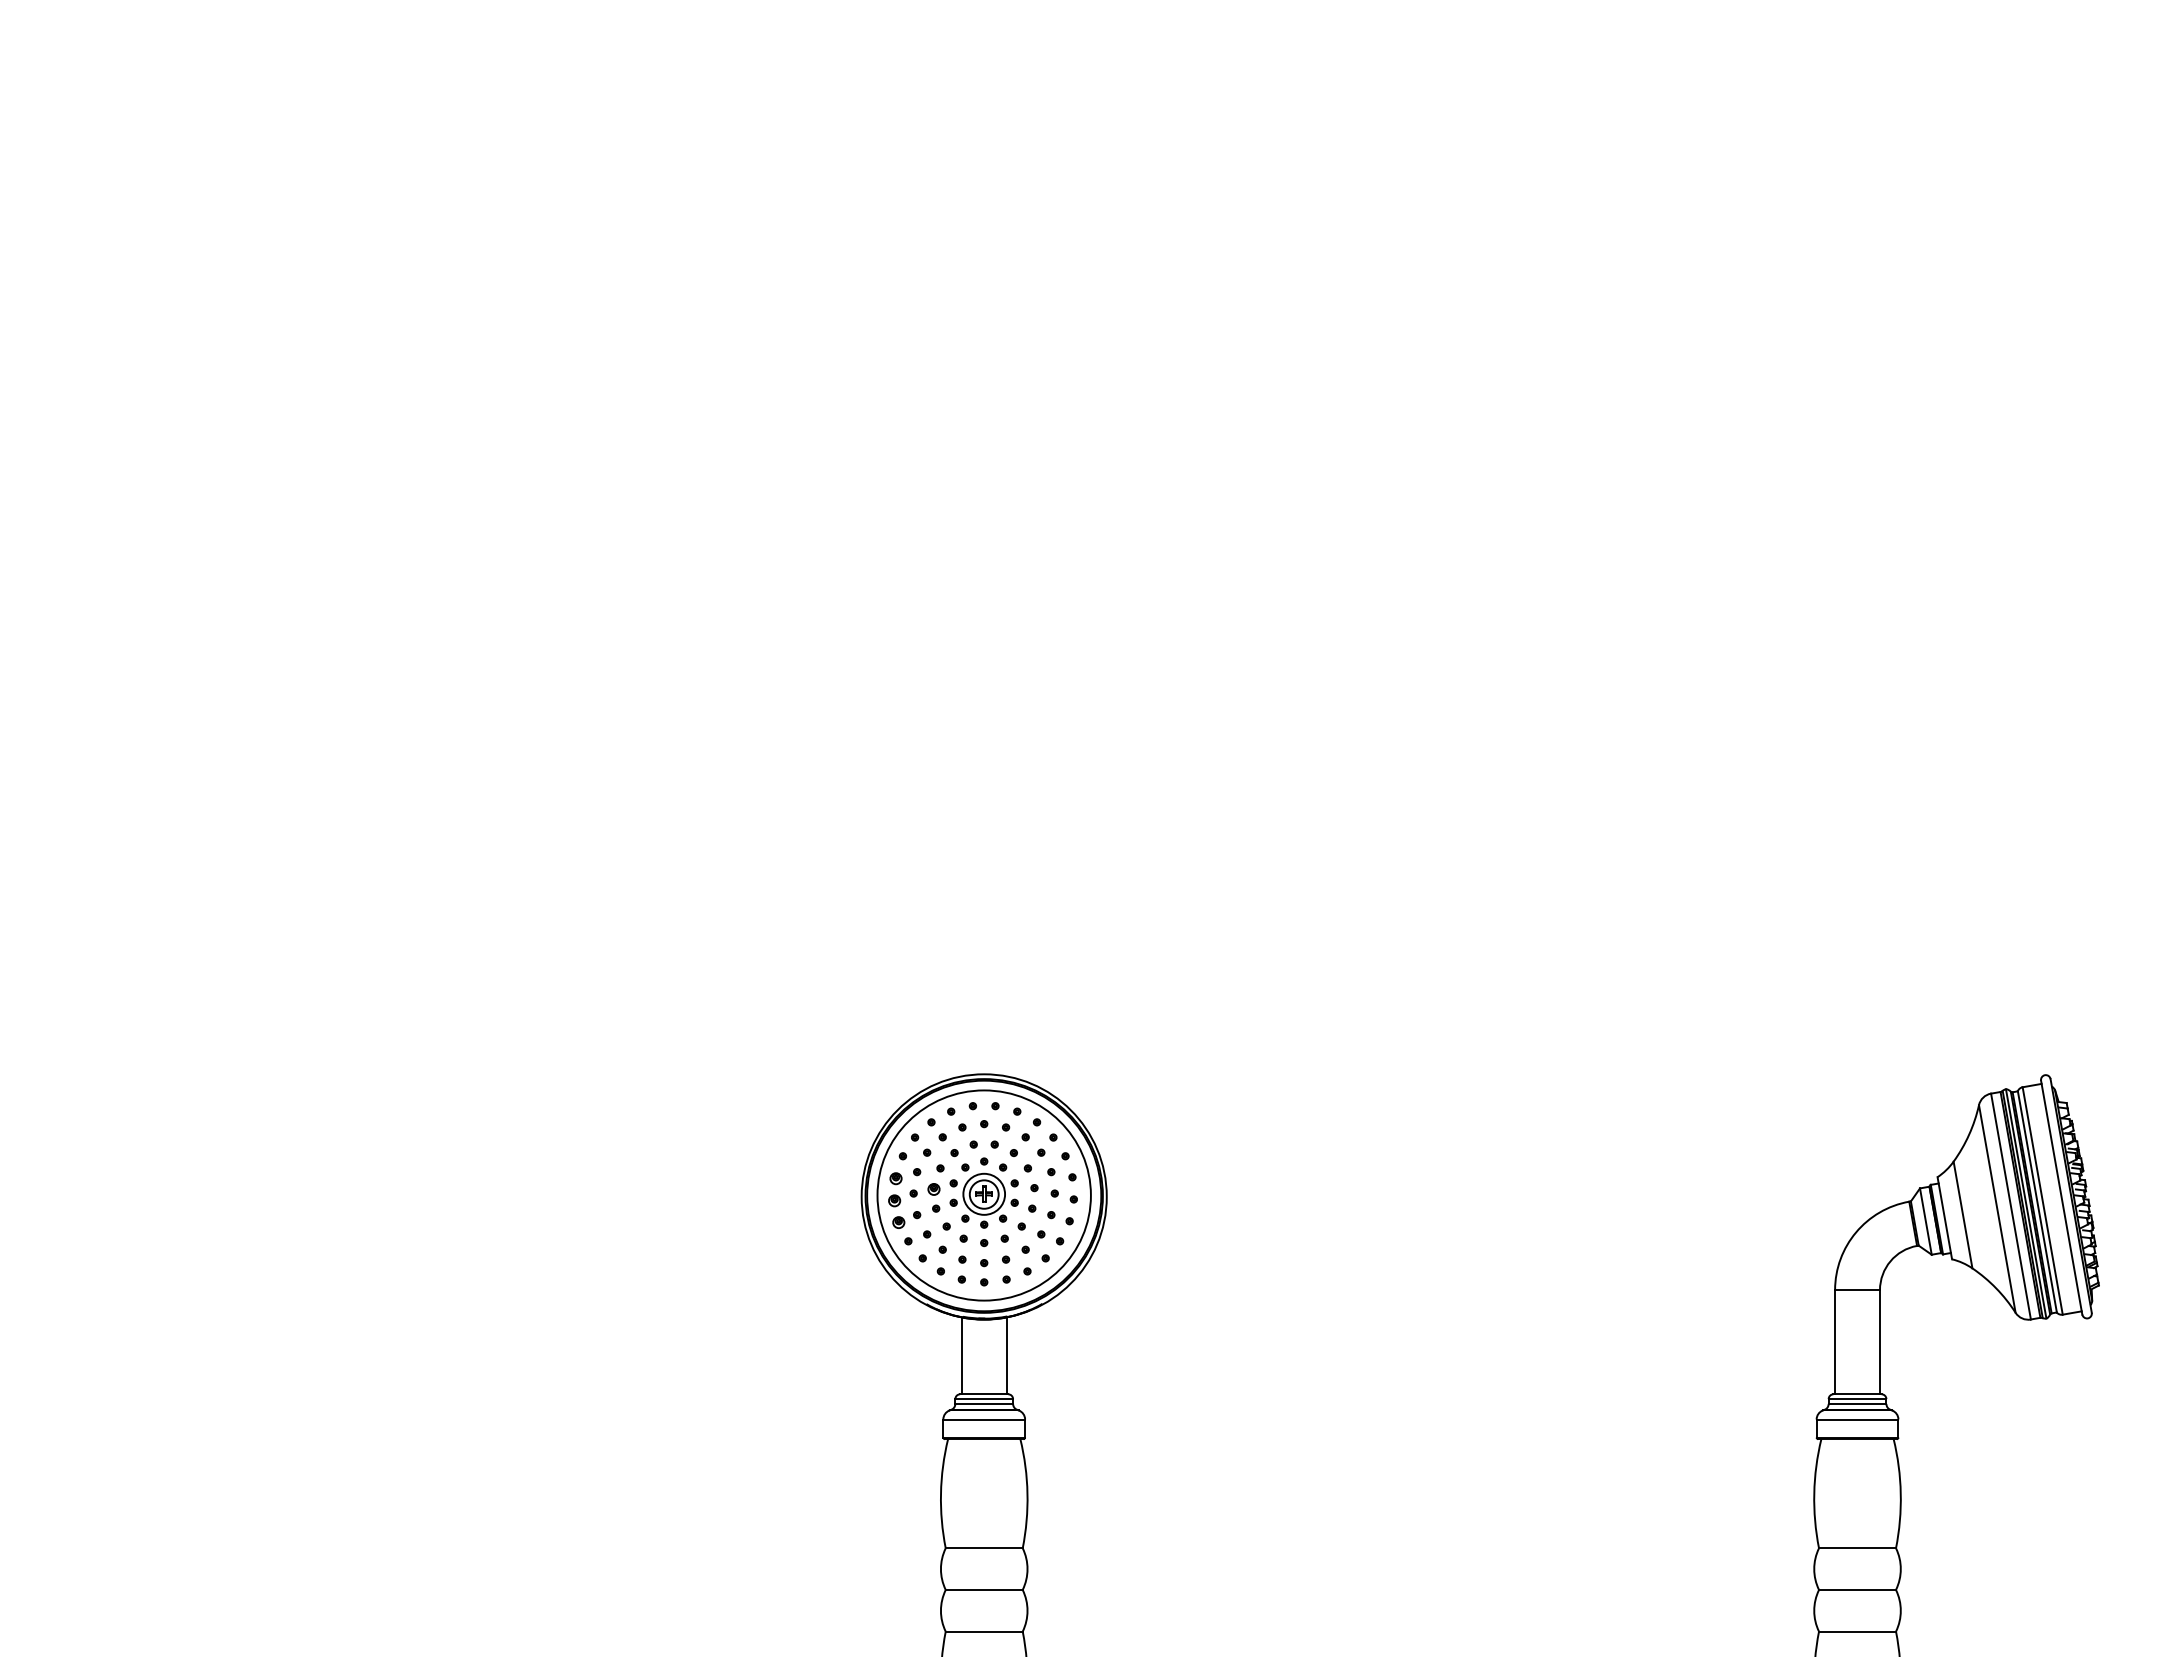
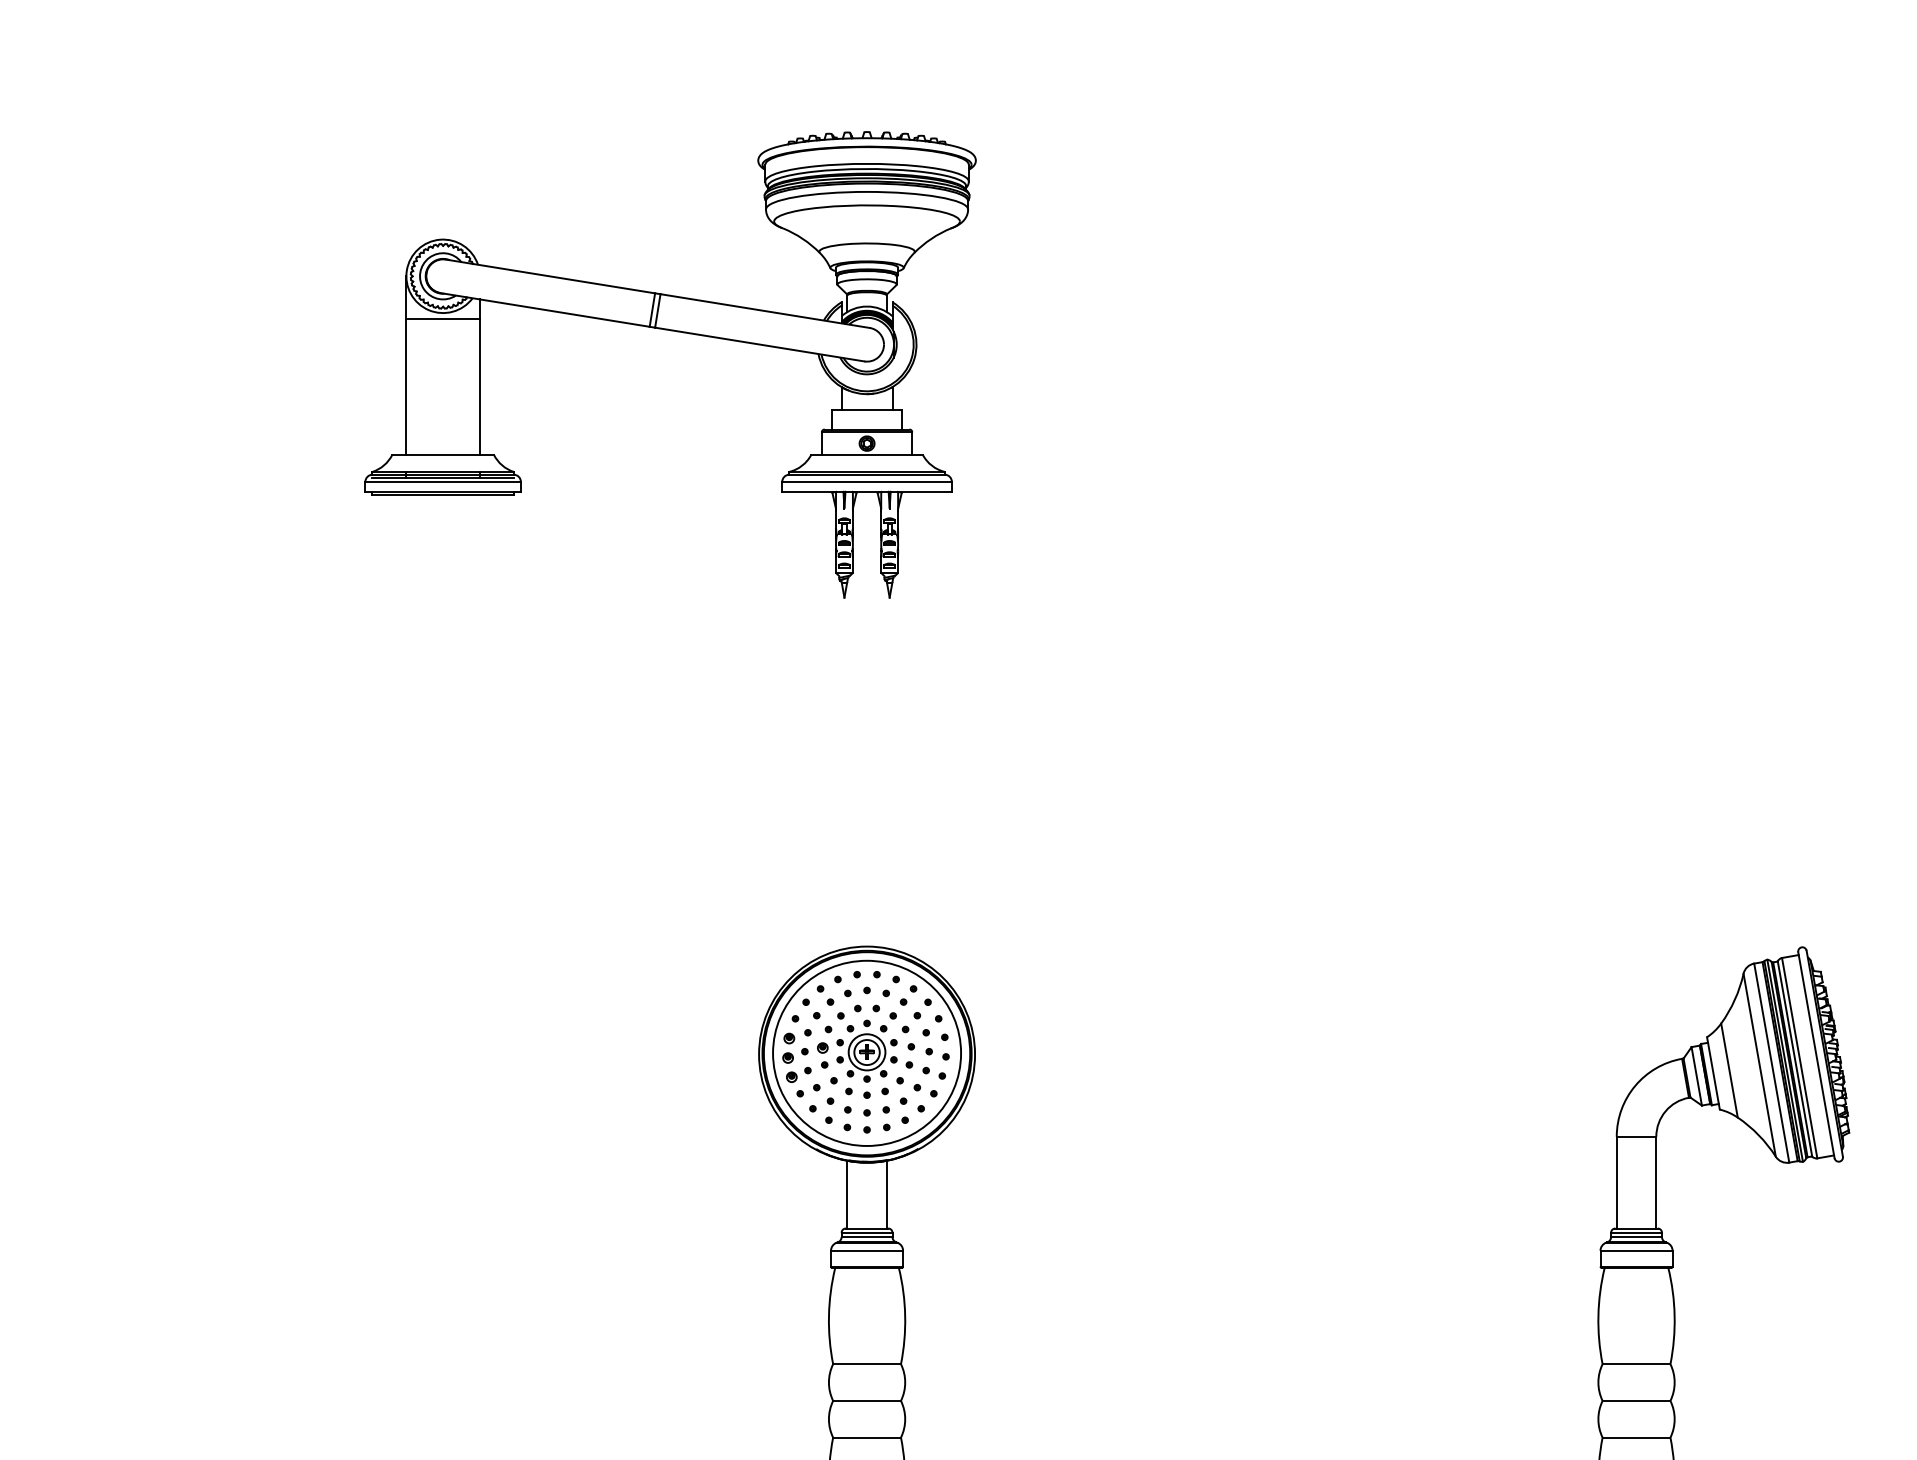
part: (770, 377) -> (678, 332), added

